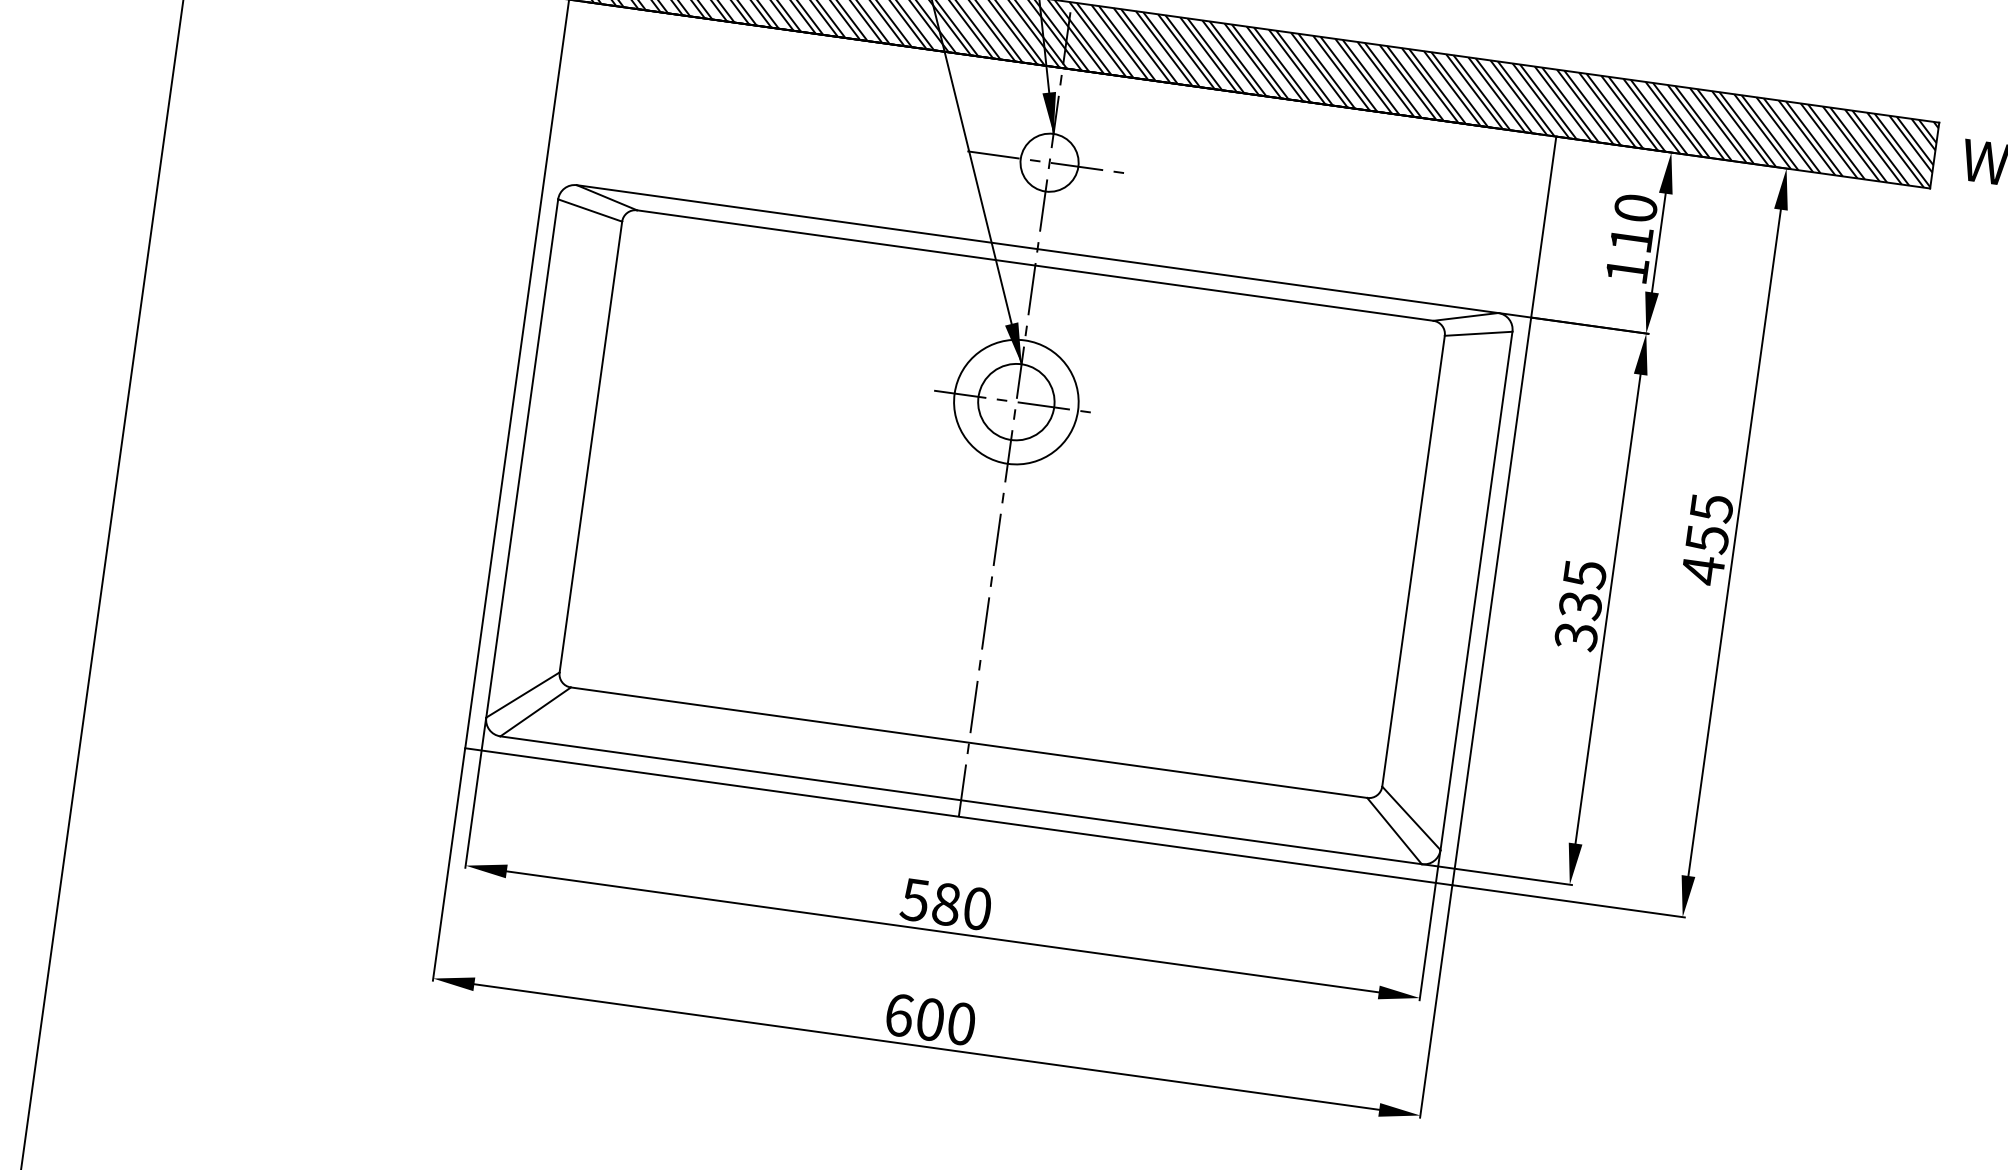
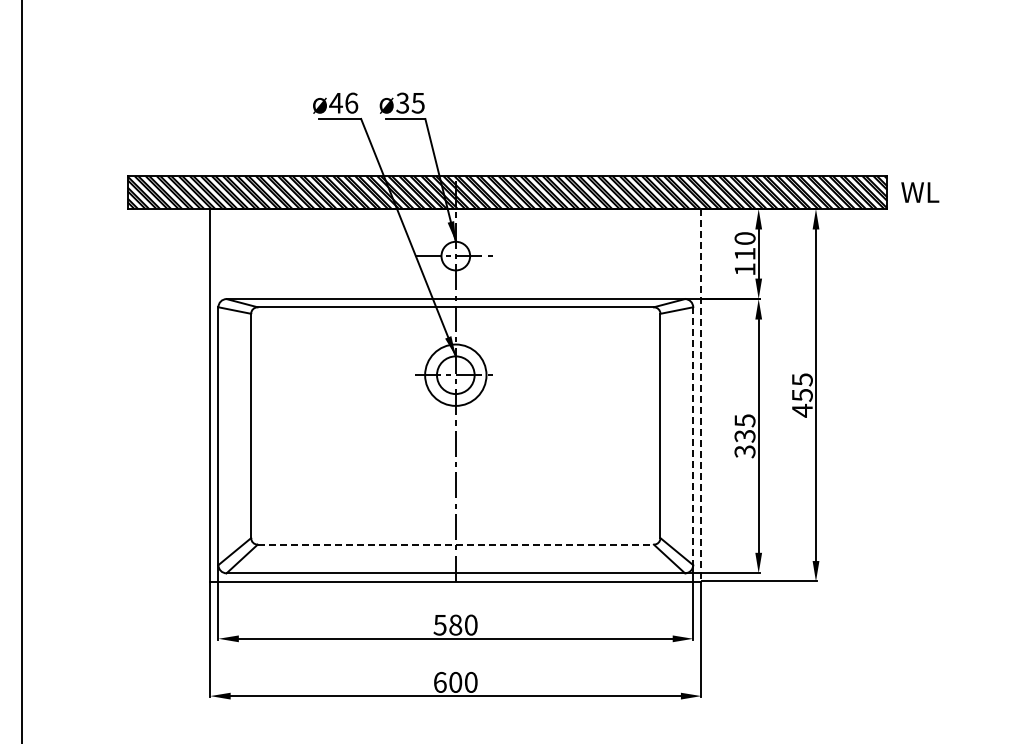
line: (1504, 511) -> (701, 395), solid -> dashed
line: (1476, 591) -> (693, 436), solid -> dashed
line: (970, 742) -> (456, 544), solid -> dashed

